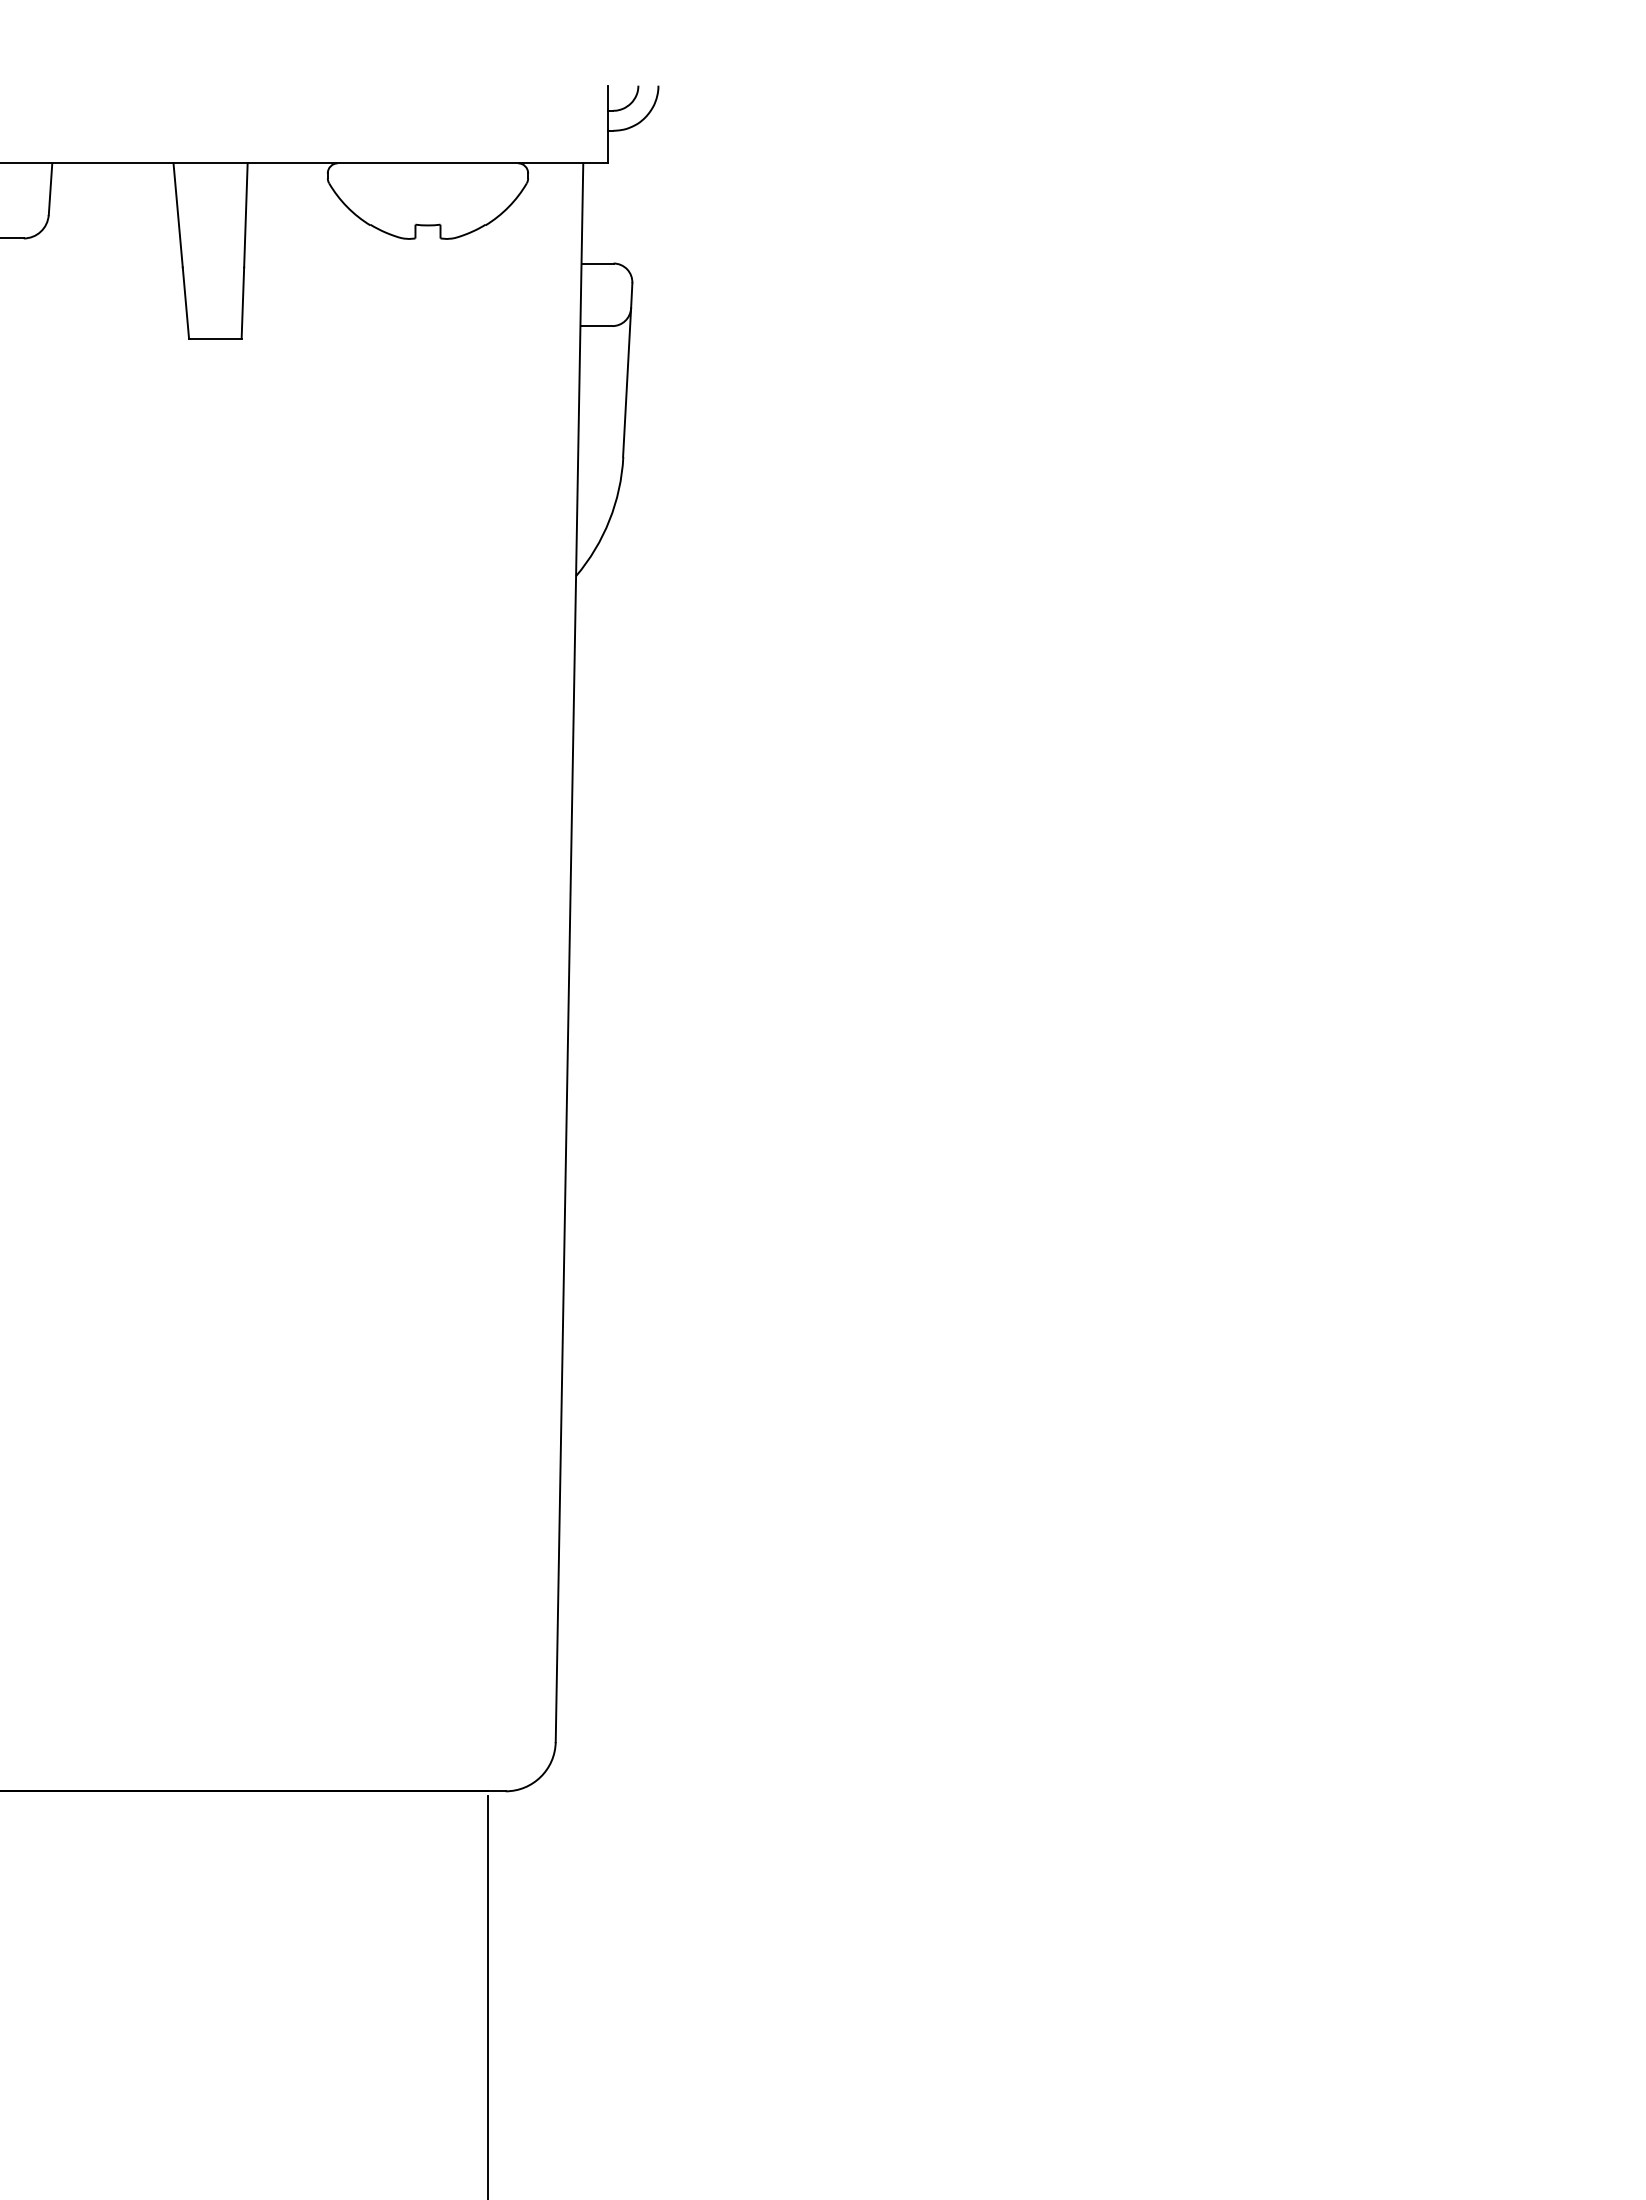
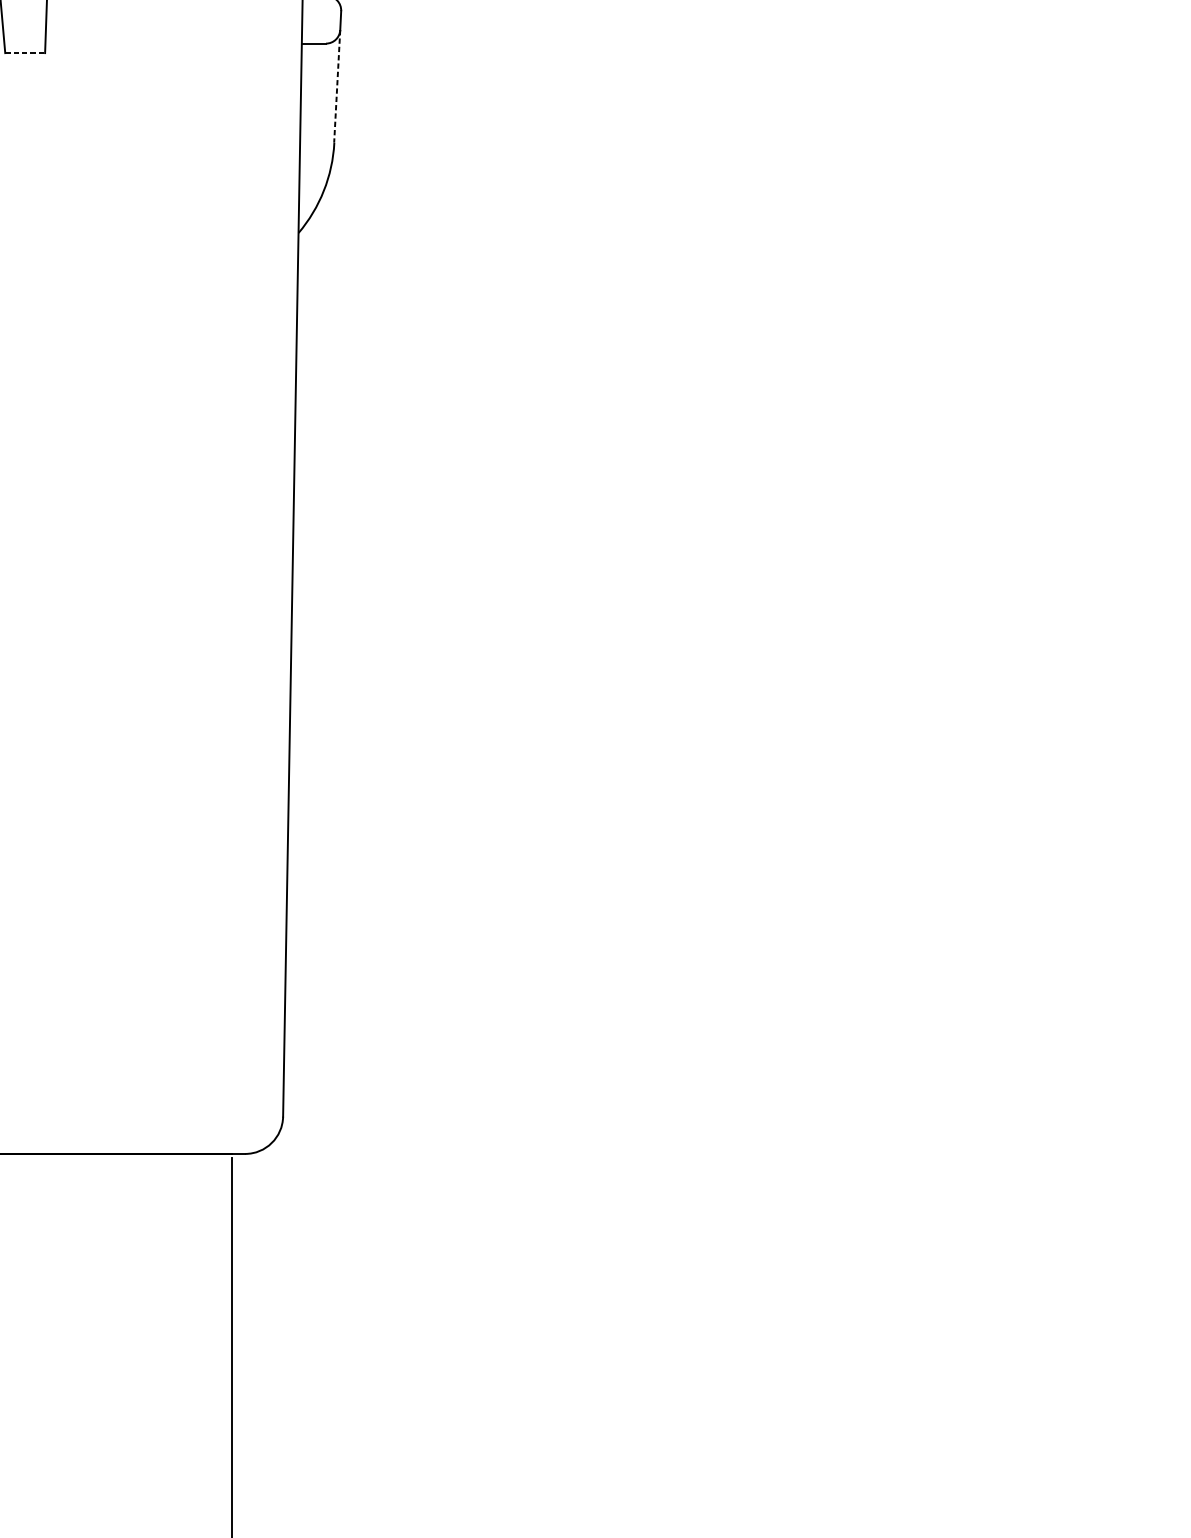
line: (215, 338) -> (25, 53), solid -> dashed
line: (627, 383) -> (337, 87), solid -> dashed

